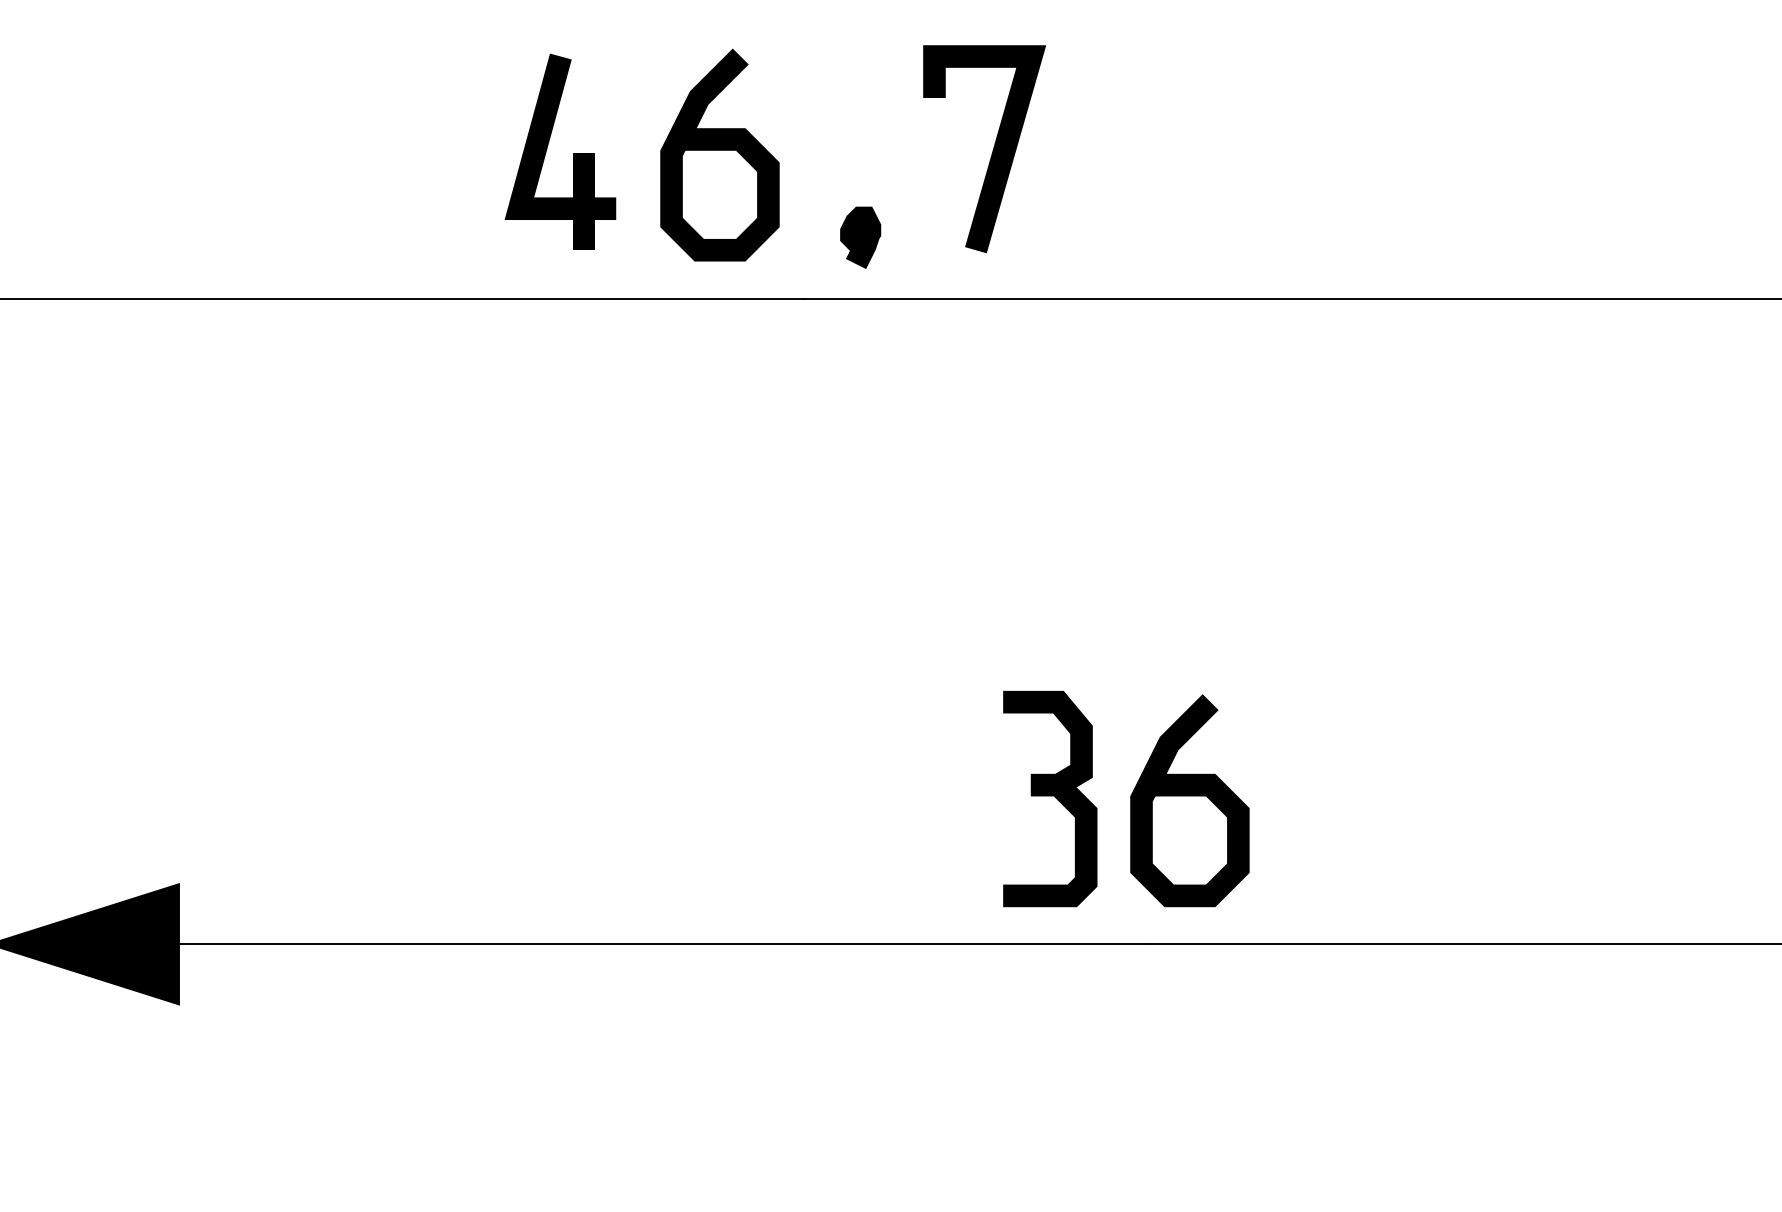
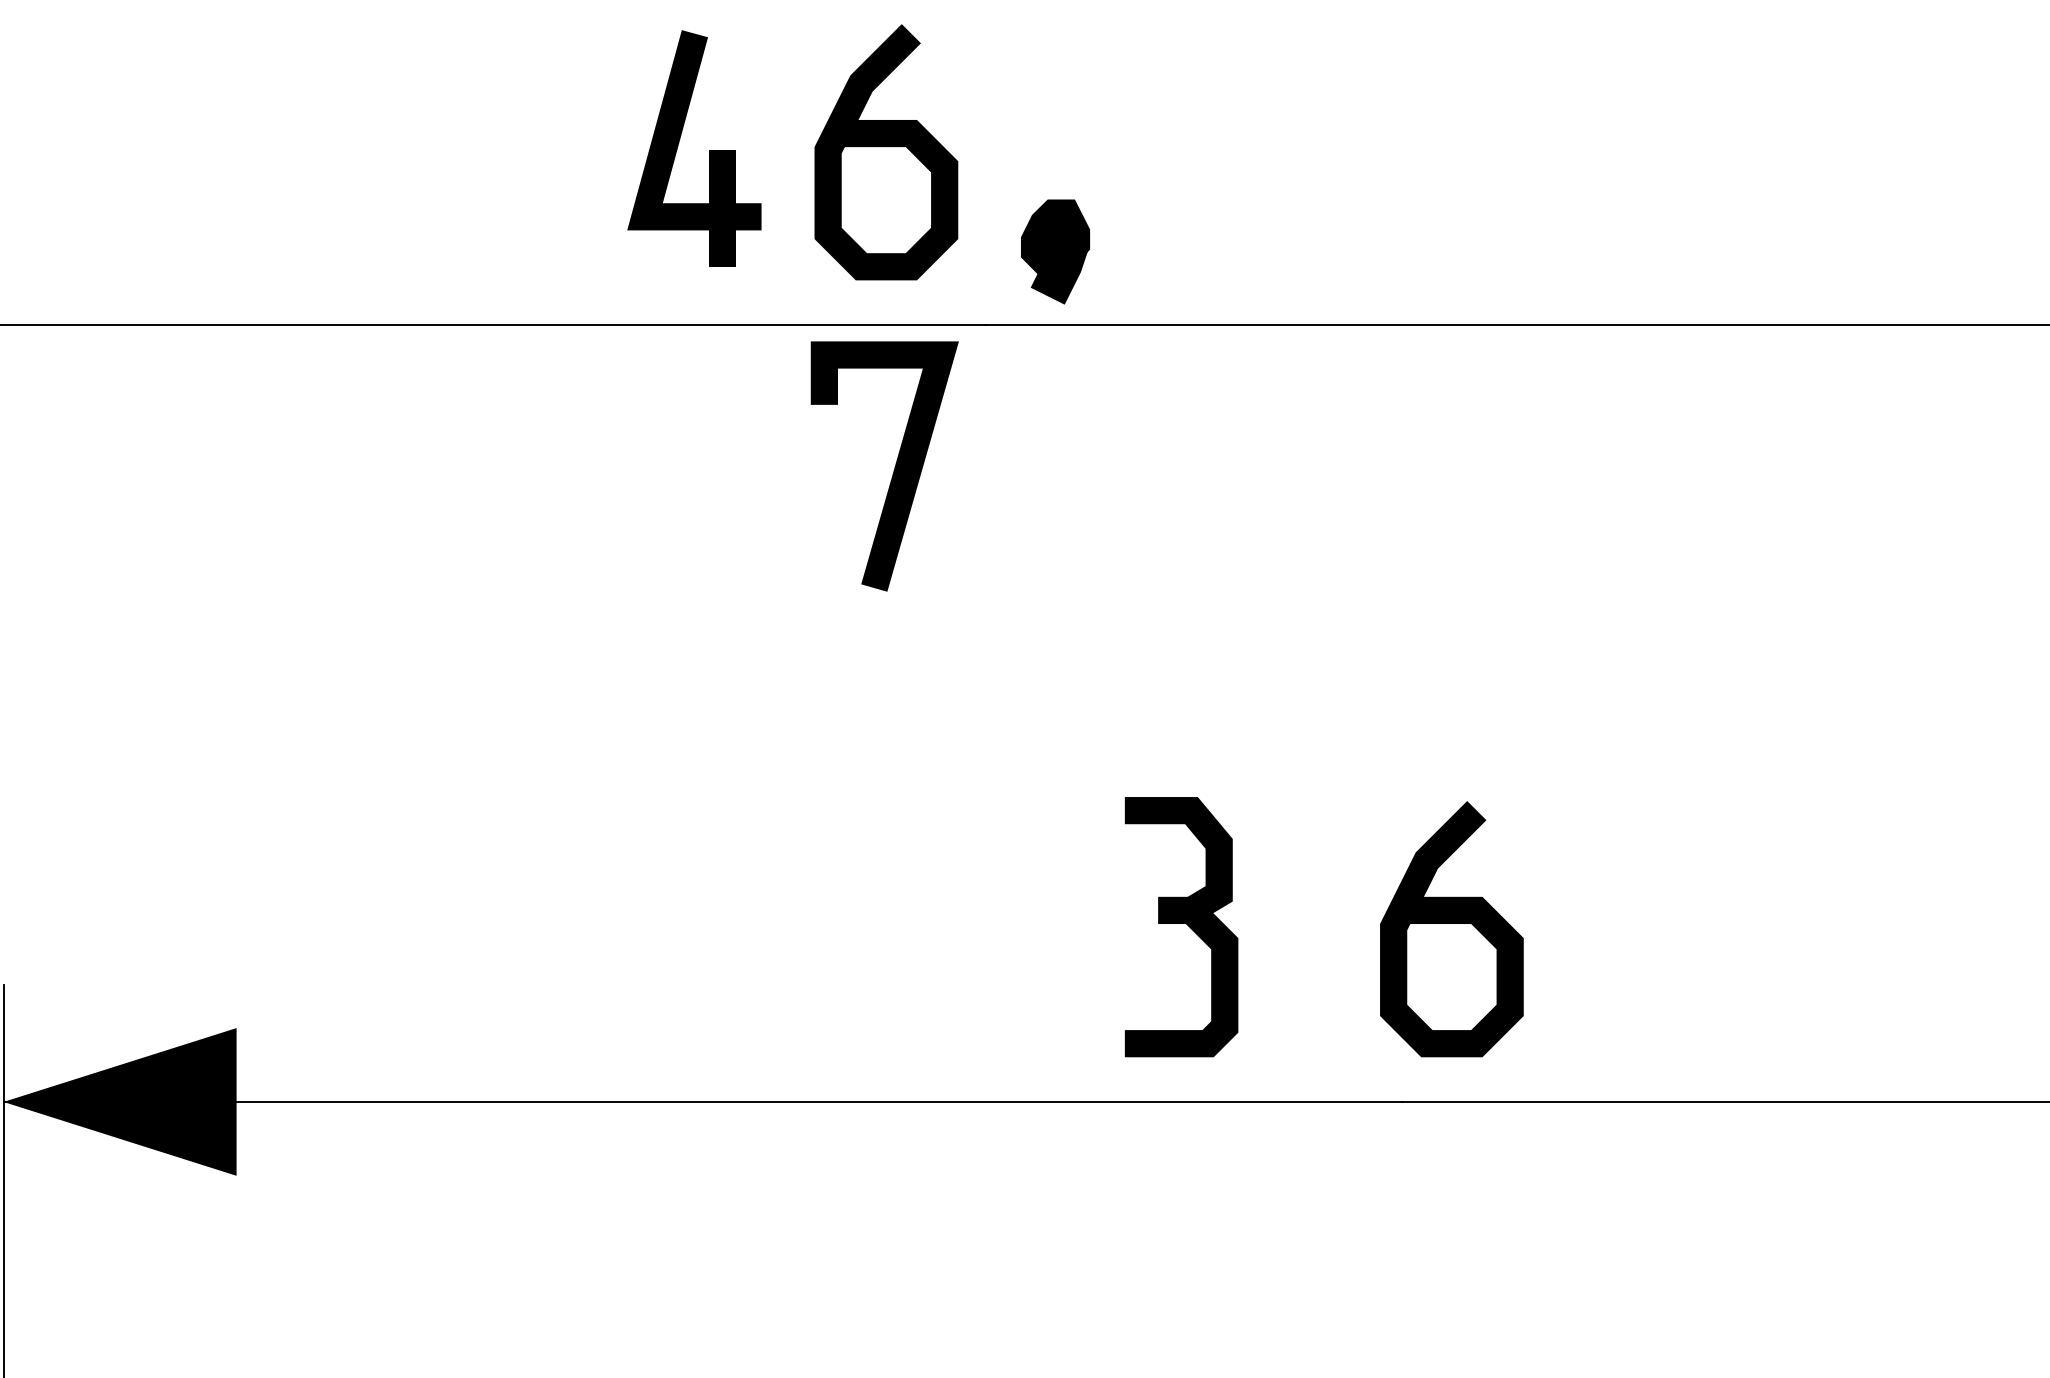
line: (992, 150) -> (894, 468), moved
part: (860, 237) -> (1055, 251), size x1.4
part: (1050, 799) -> (1181, 927), moved

